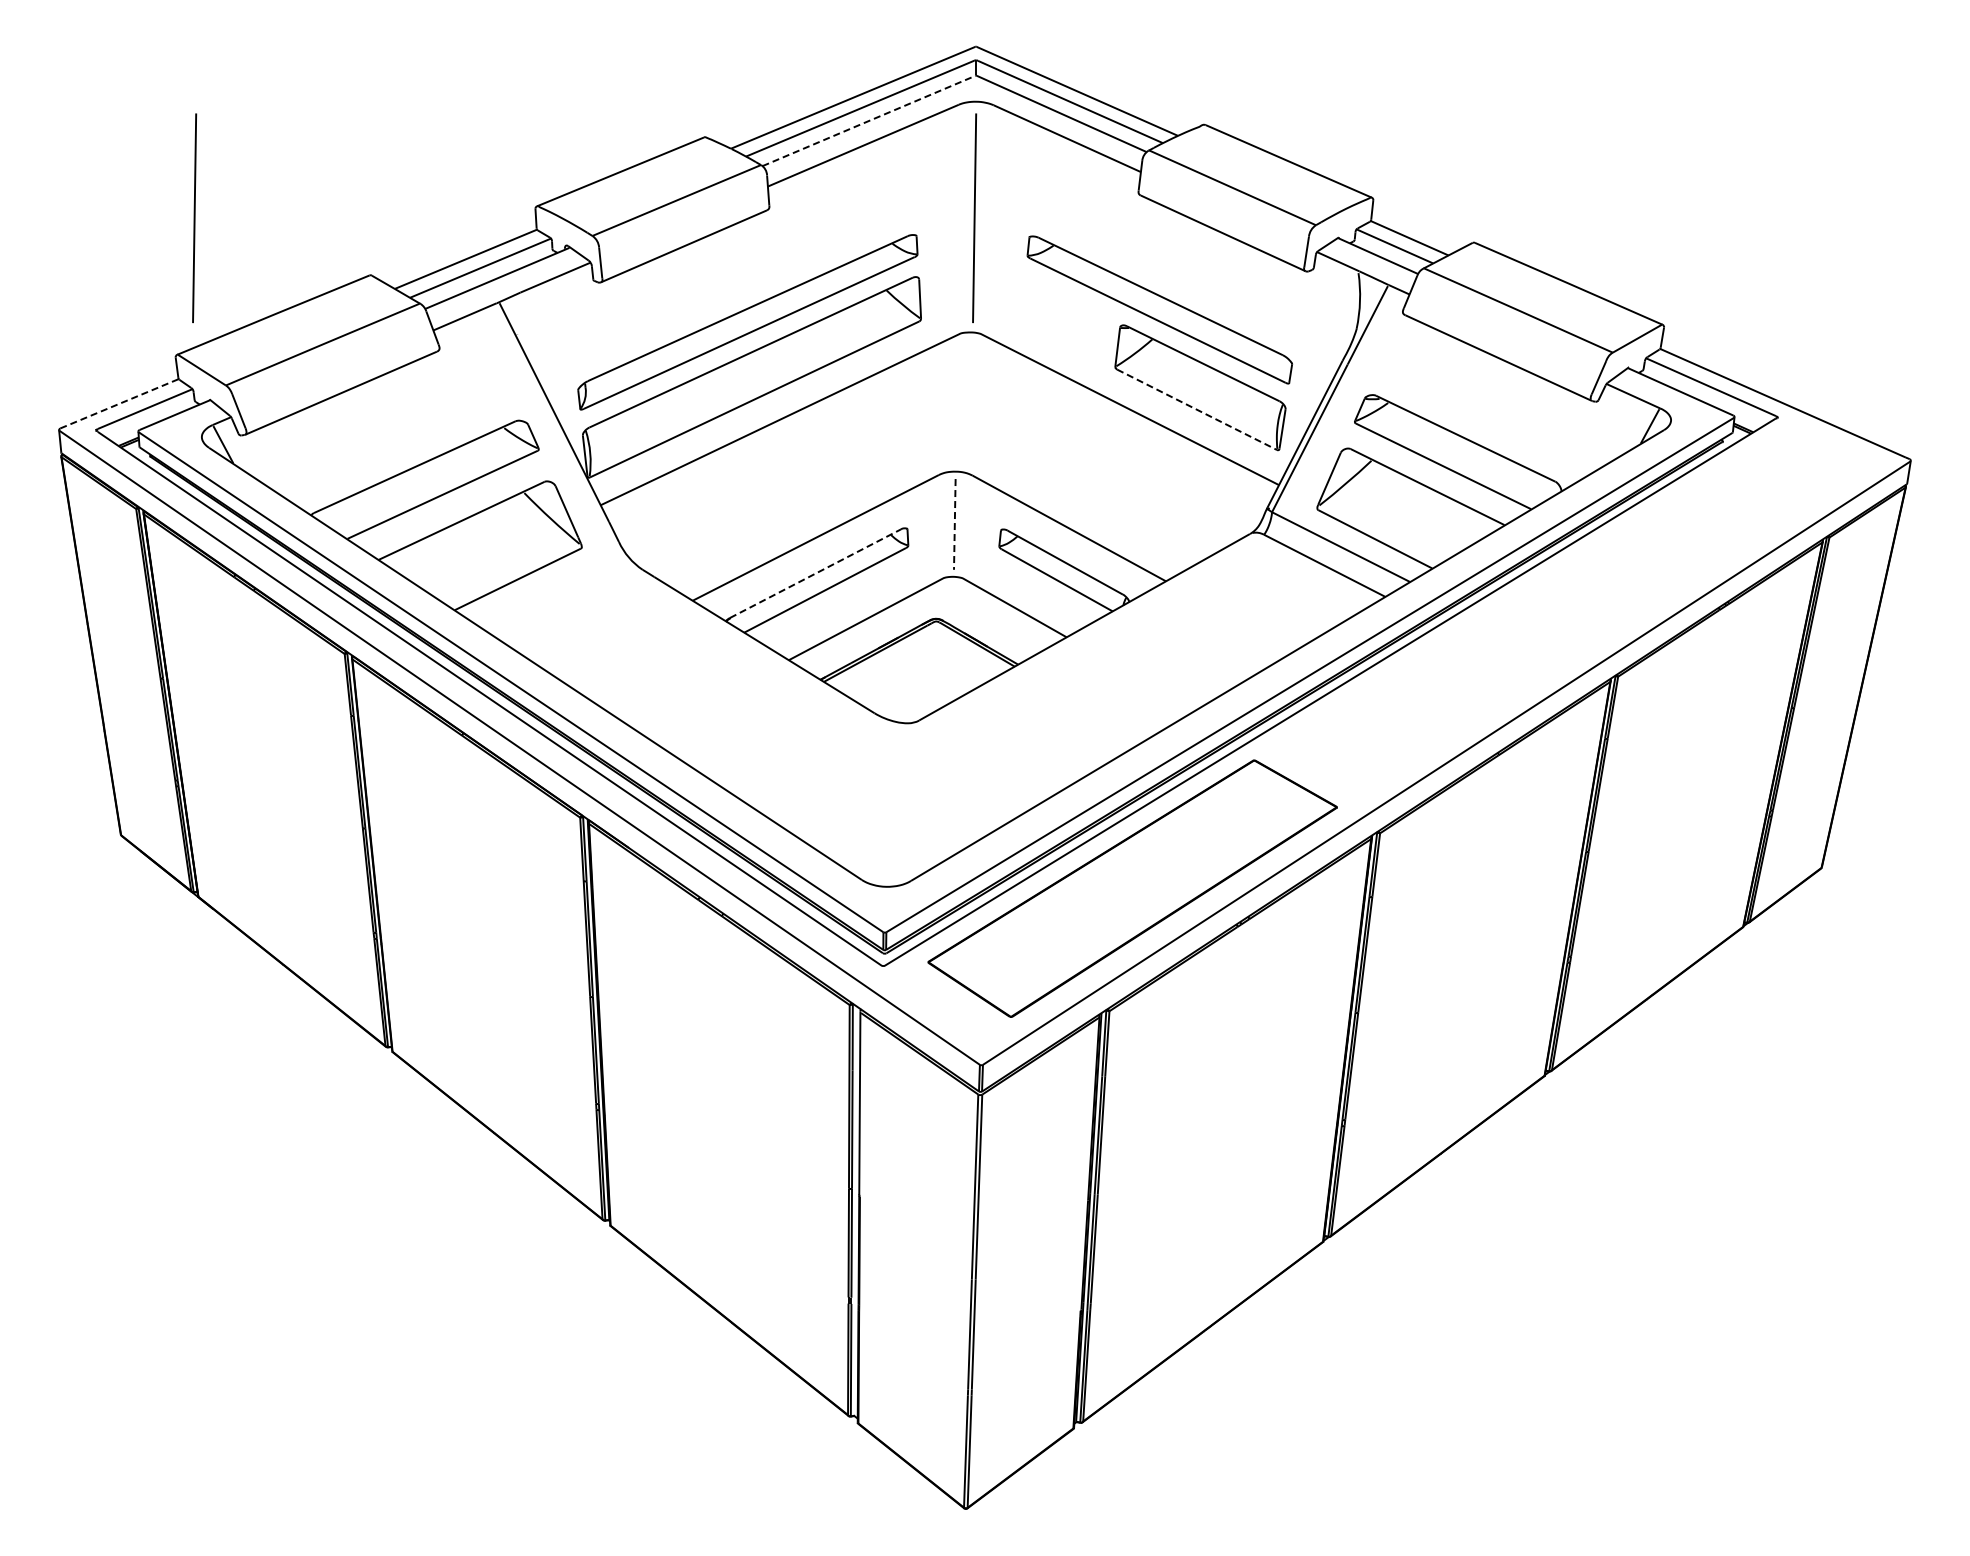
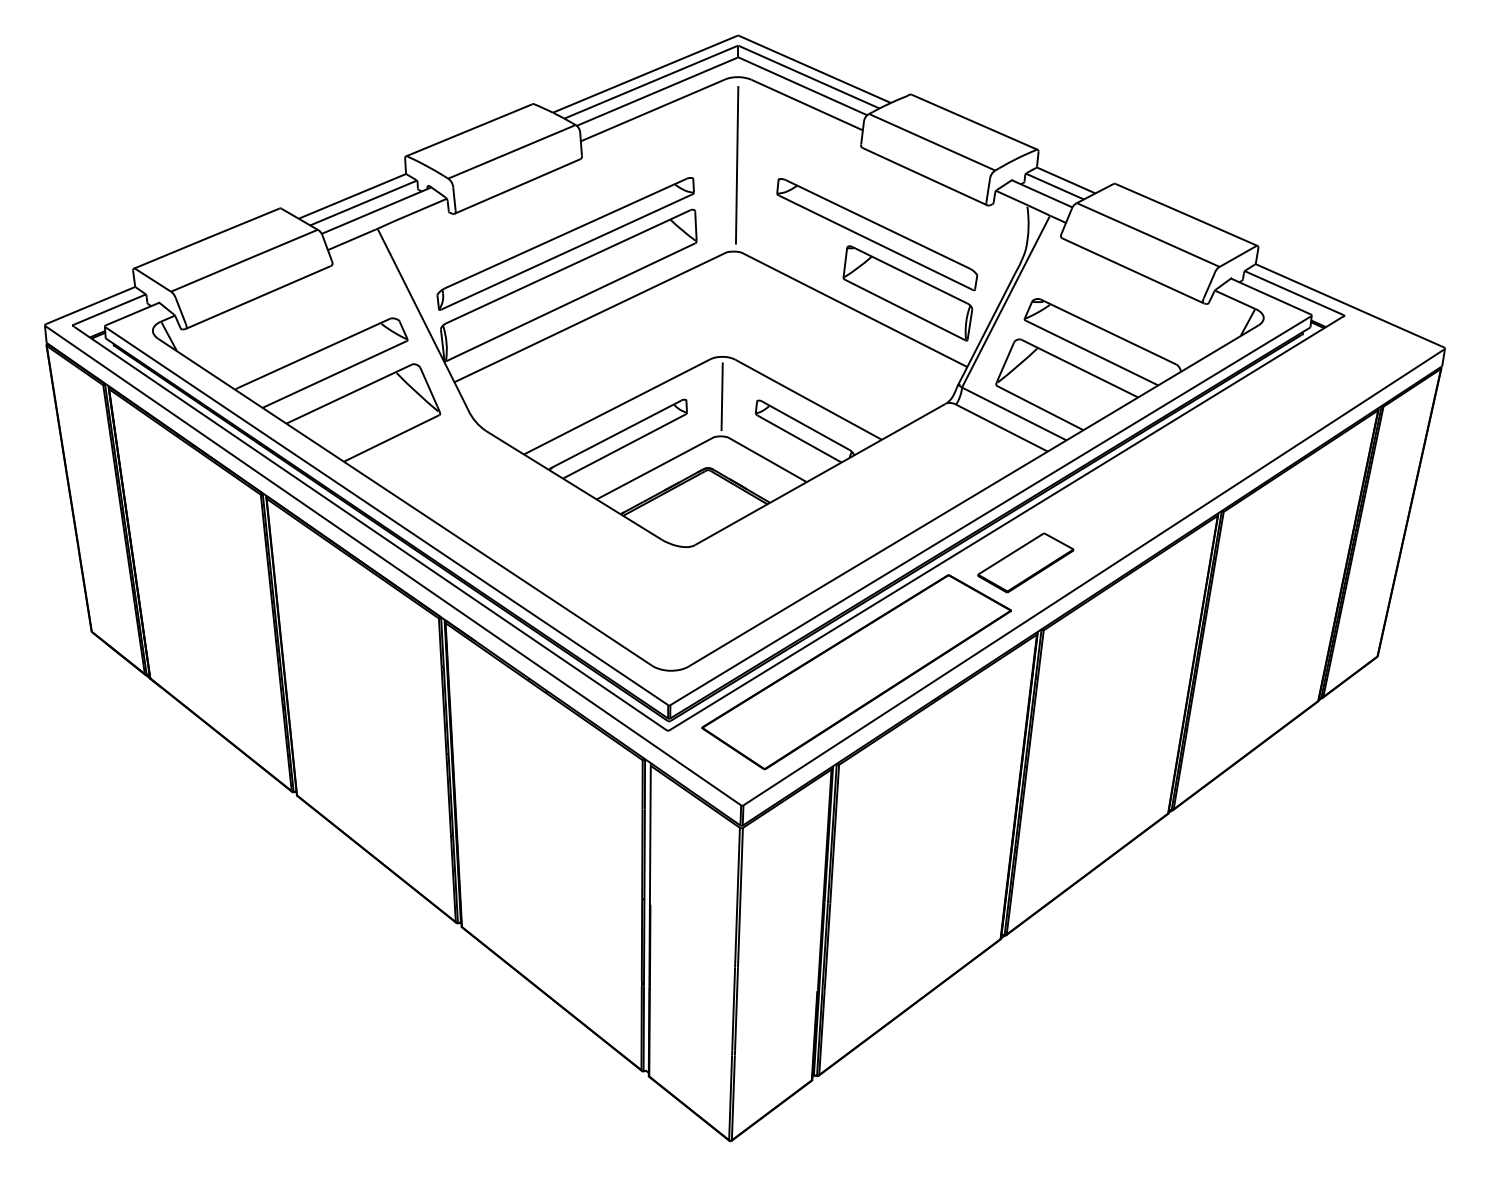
line: (869, 120) -> (657, 91), dashed -> solid
line: (194, 217) -> (147, 164), removed
line: (120, 403) -> (91, 305), dashed -> solid
line: (1197, 410) -> (905, 310), dashed -> solid
line: (954, 524) -> (721, 396), dashed -> solid
line: (815, 573) -> (616, 433), dashed -> solid
part: (1356, 744) -> (1025, 563), added

